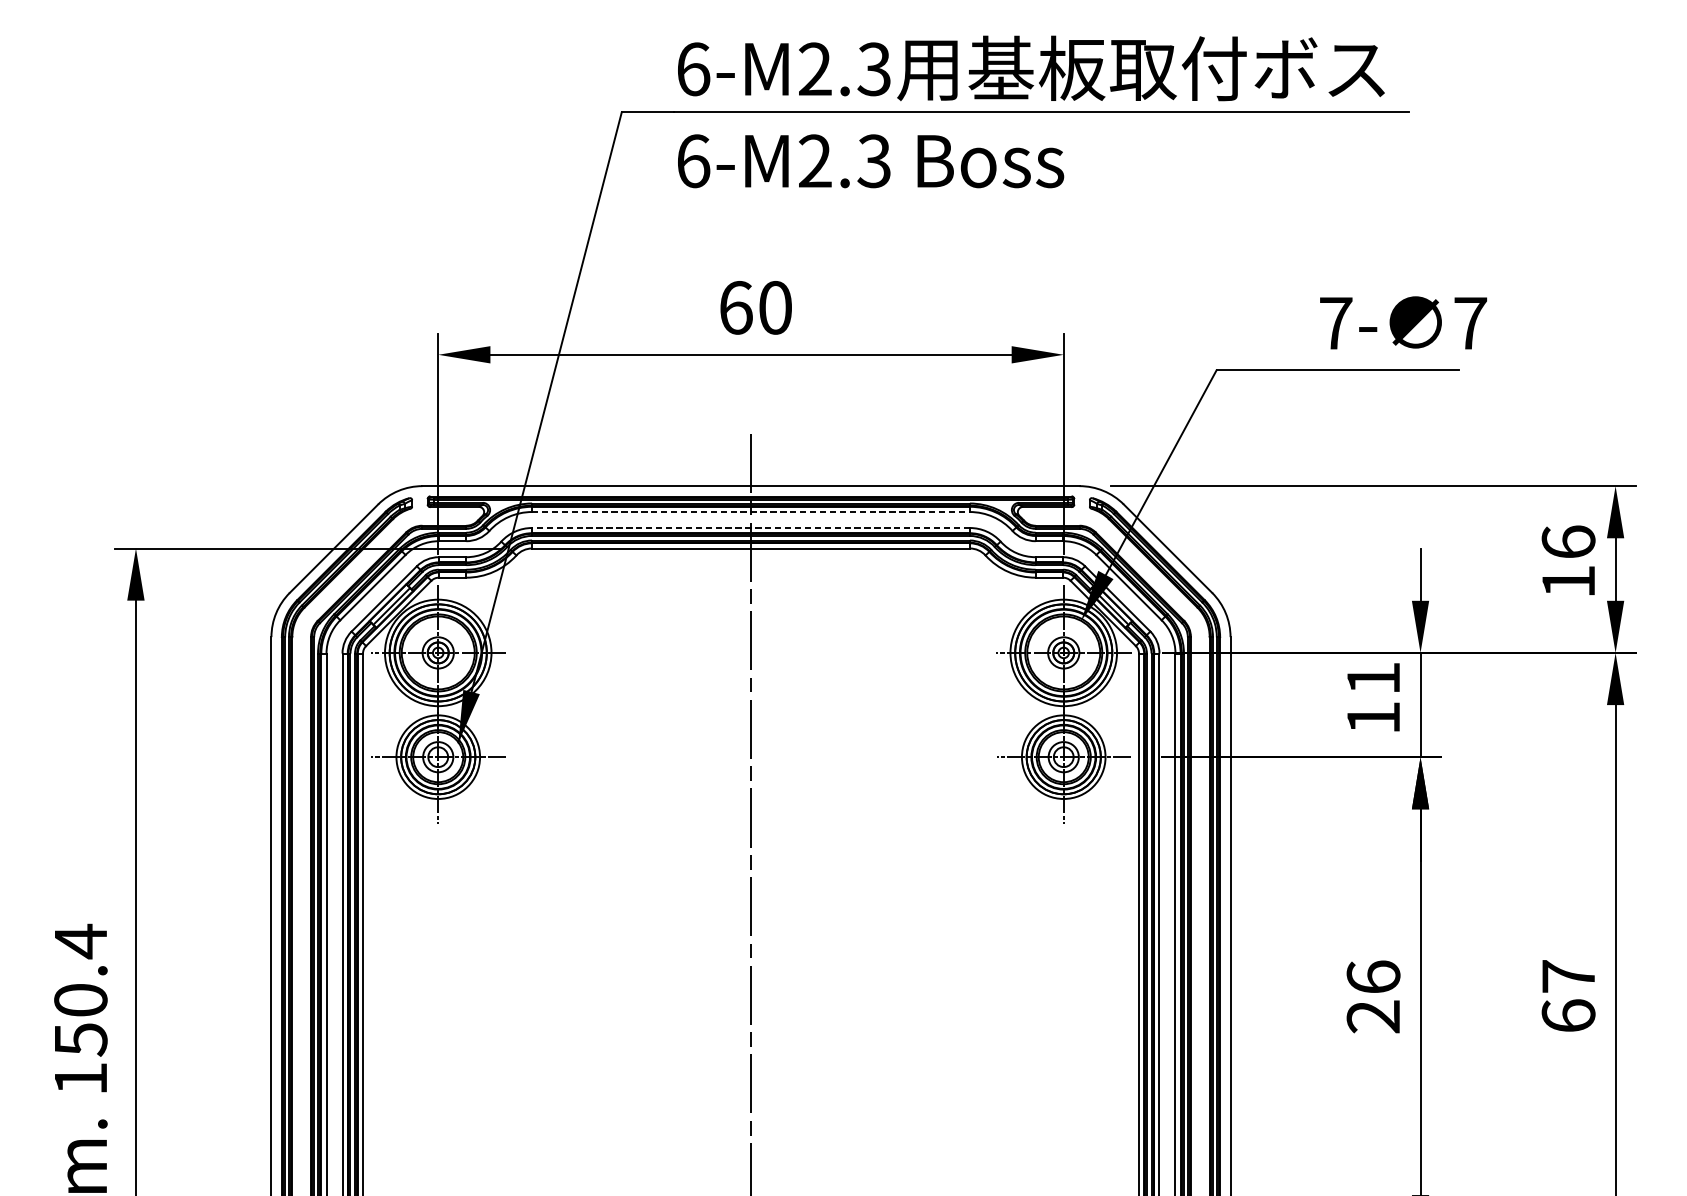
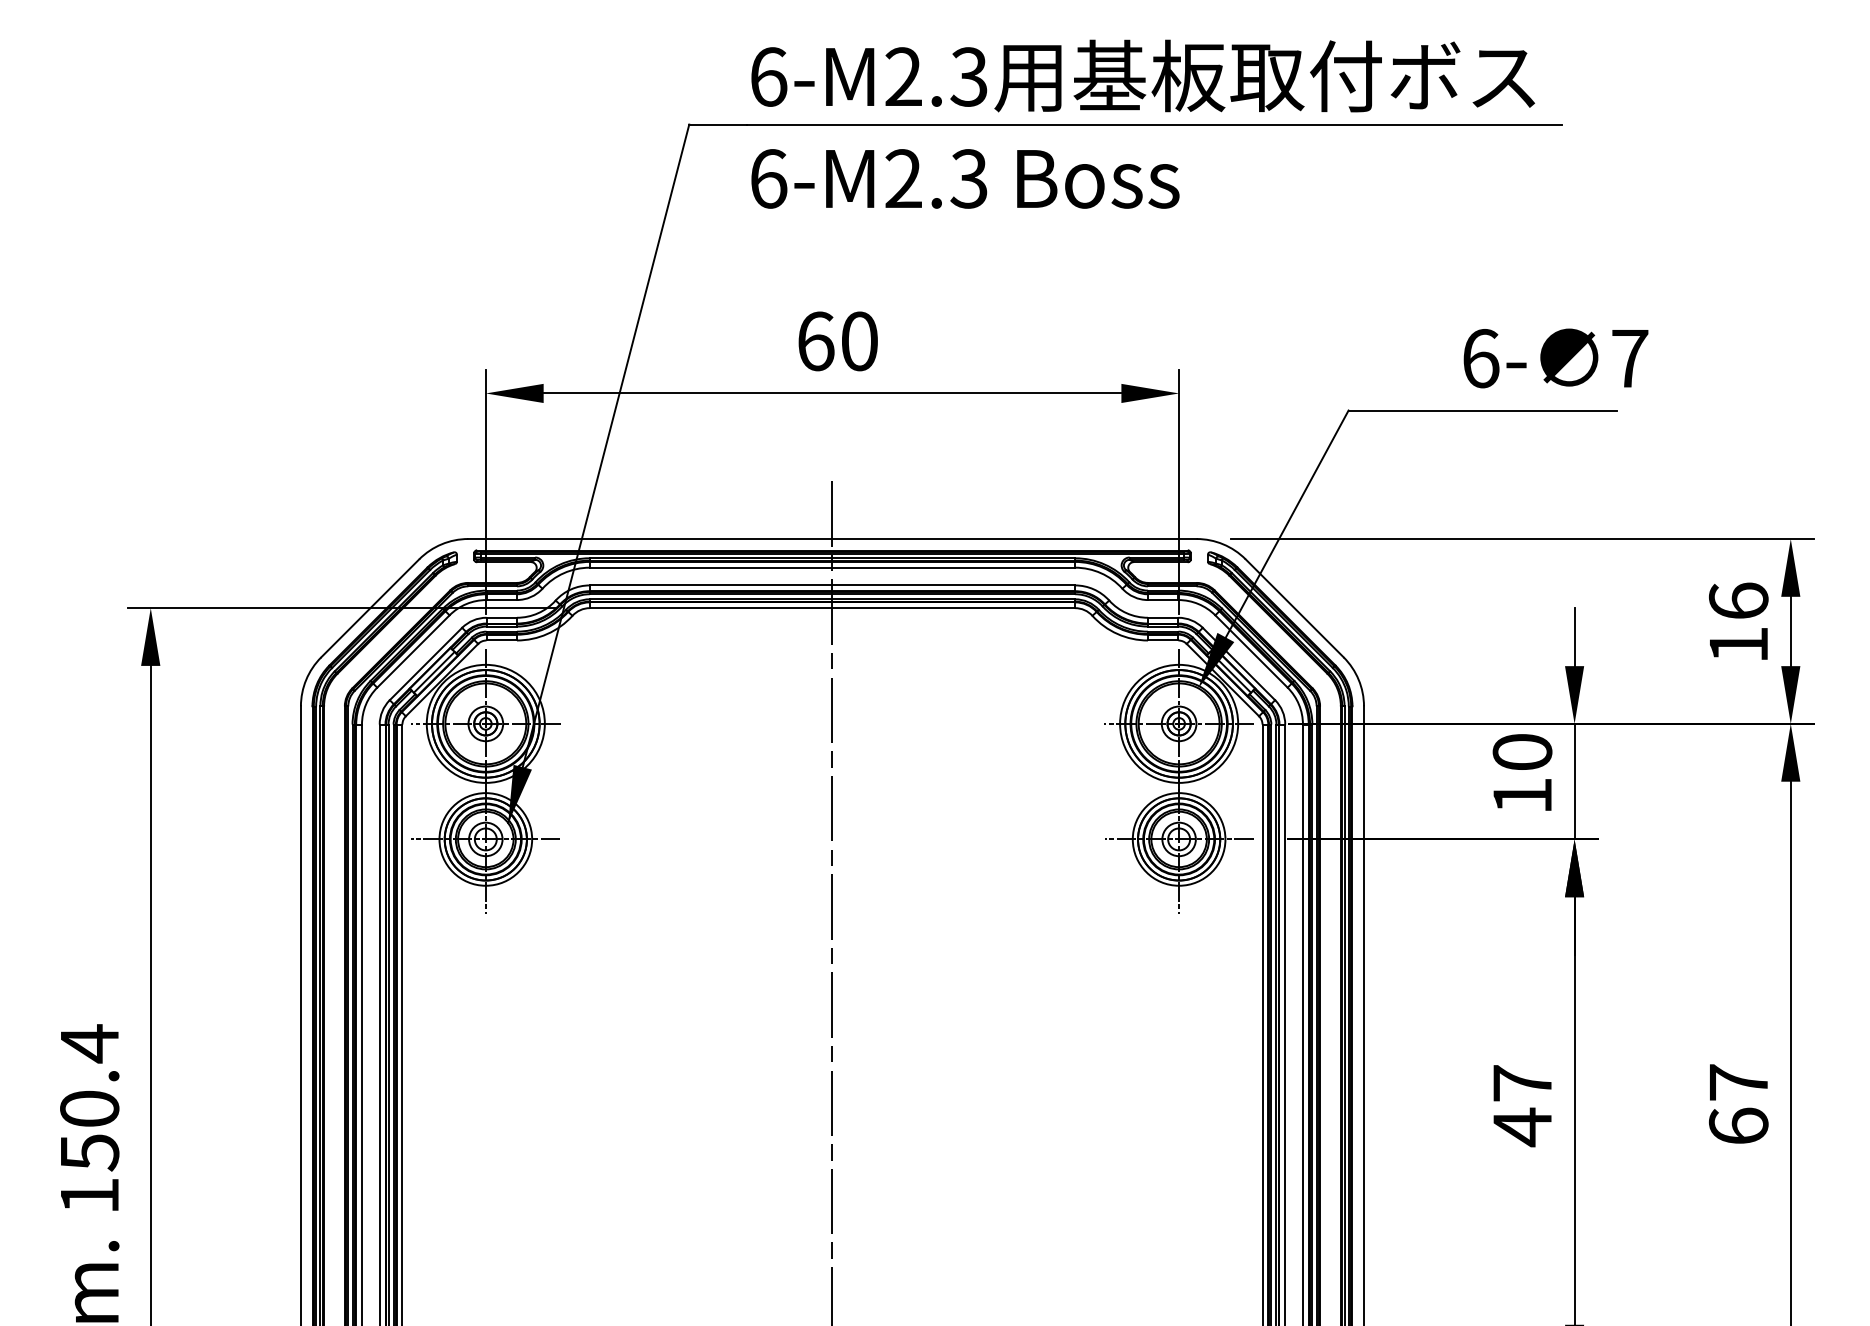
text: (1336, 323) -> (1481, 358), 7- -> 6-
line: (751, 511) -> (832, 567), dashed -> solid
line: (751, 528) -> (832, 585), dashed -> solid
text: (1373, 677) -> (1522, 751), 11 -> 10
text: (1373, 997) -> (1522, 1105), 26 -> 47

